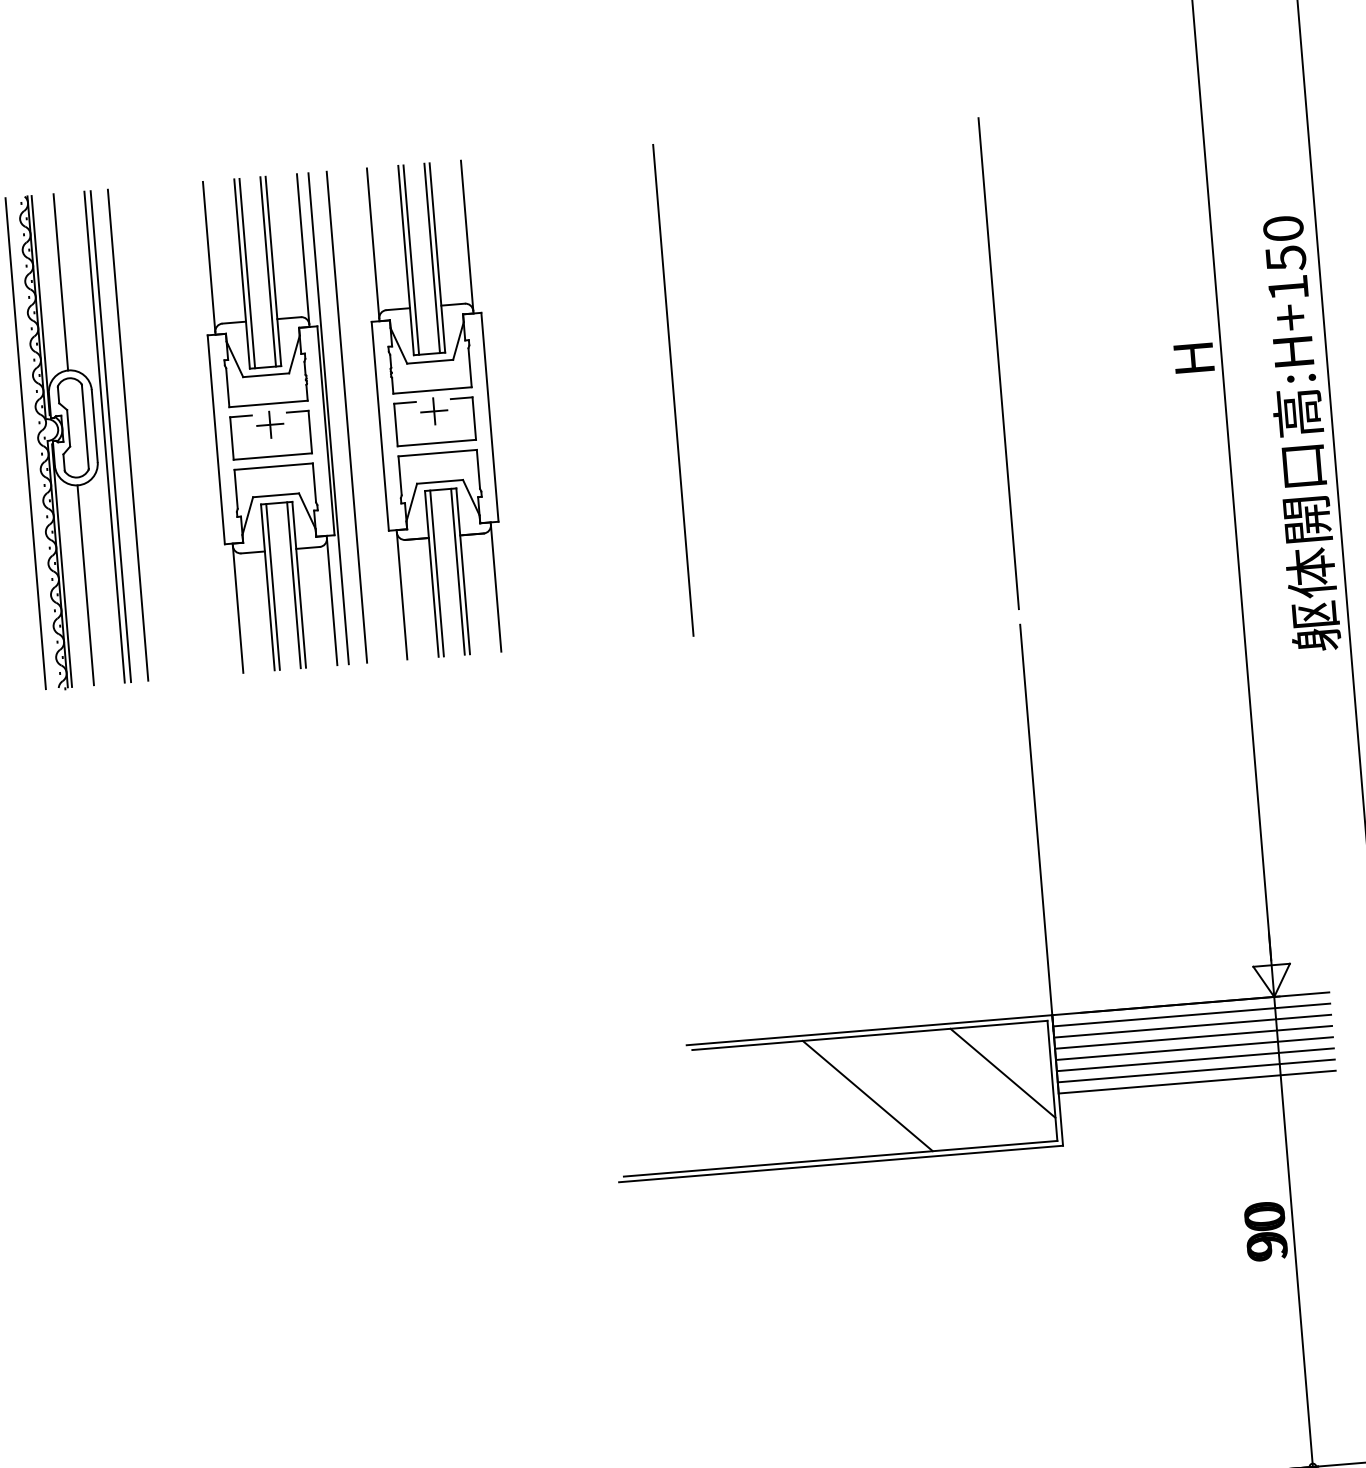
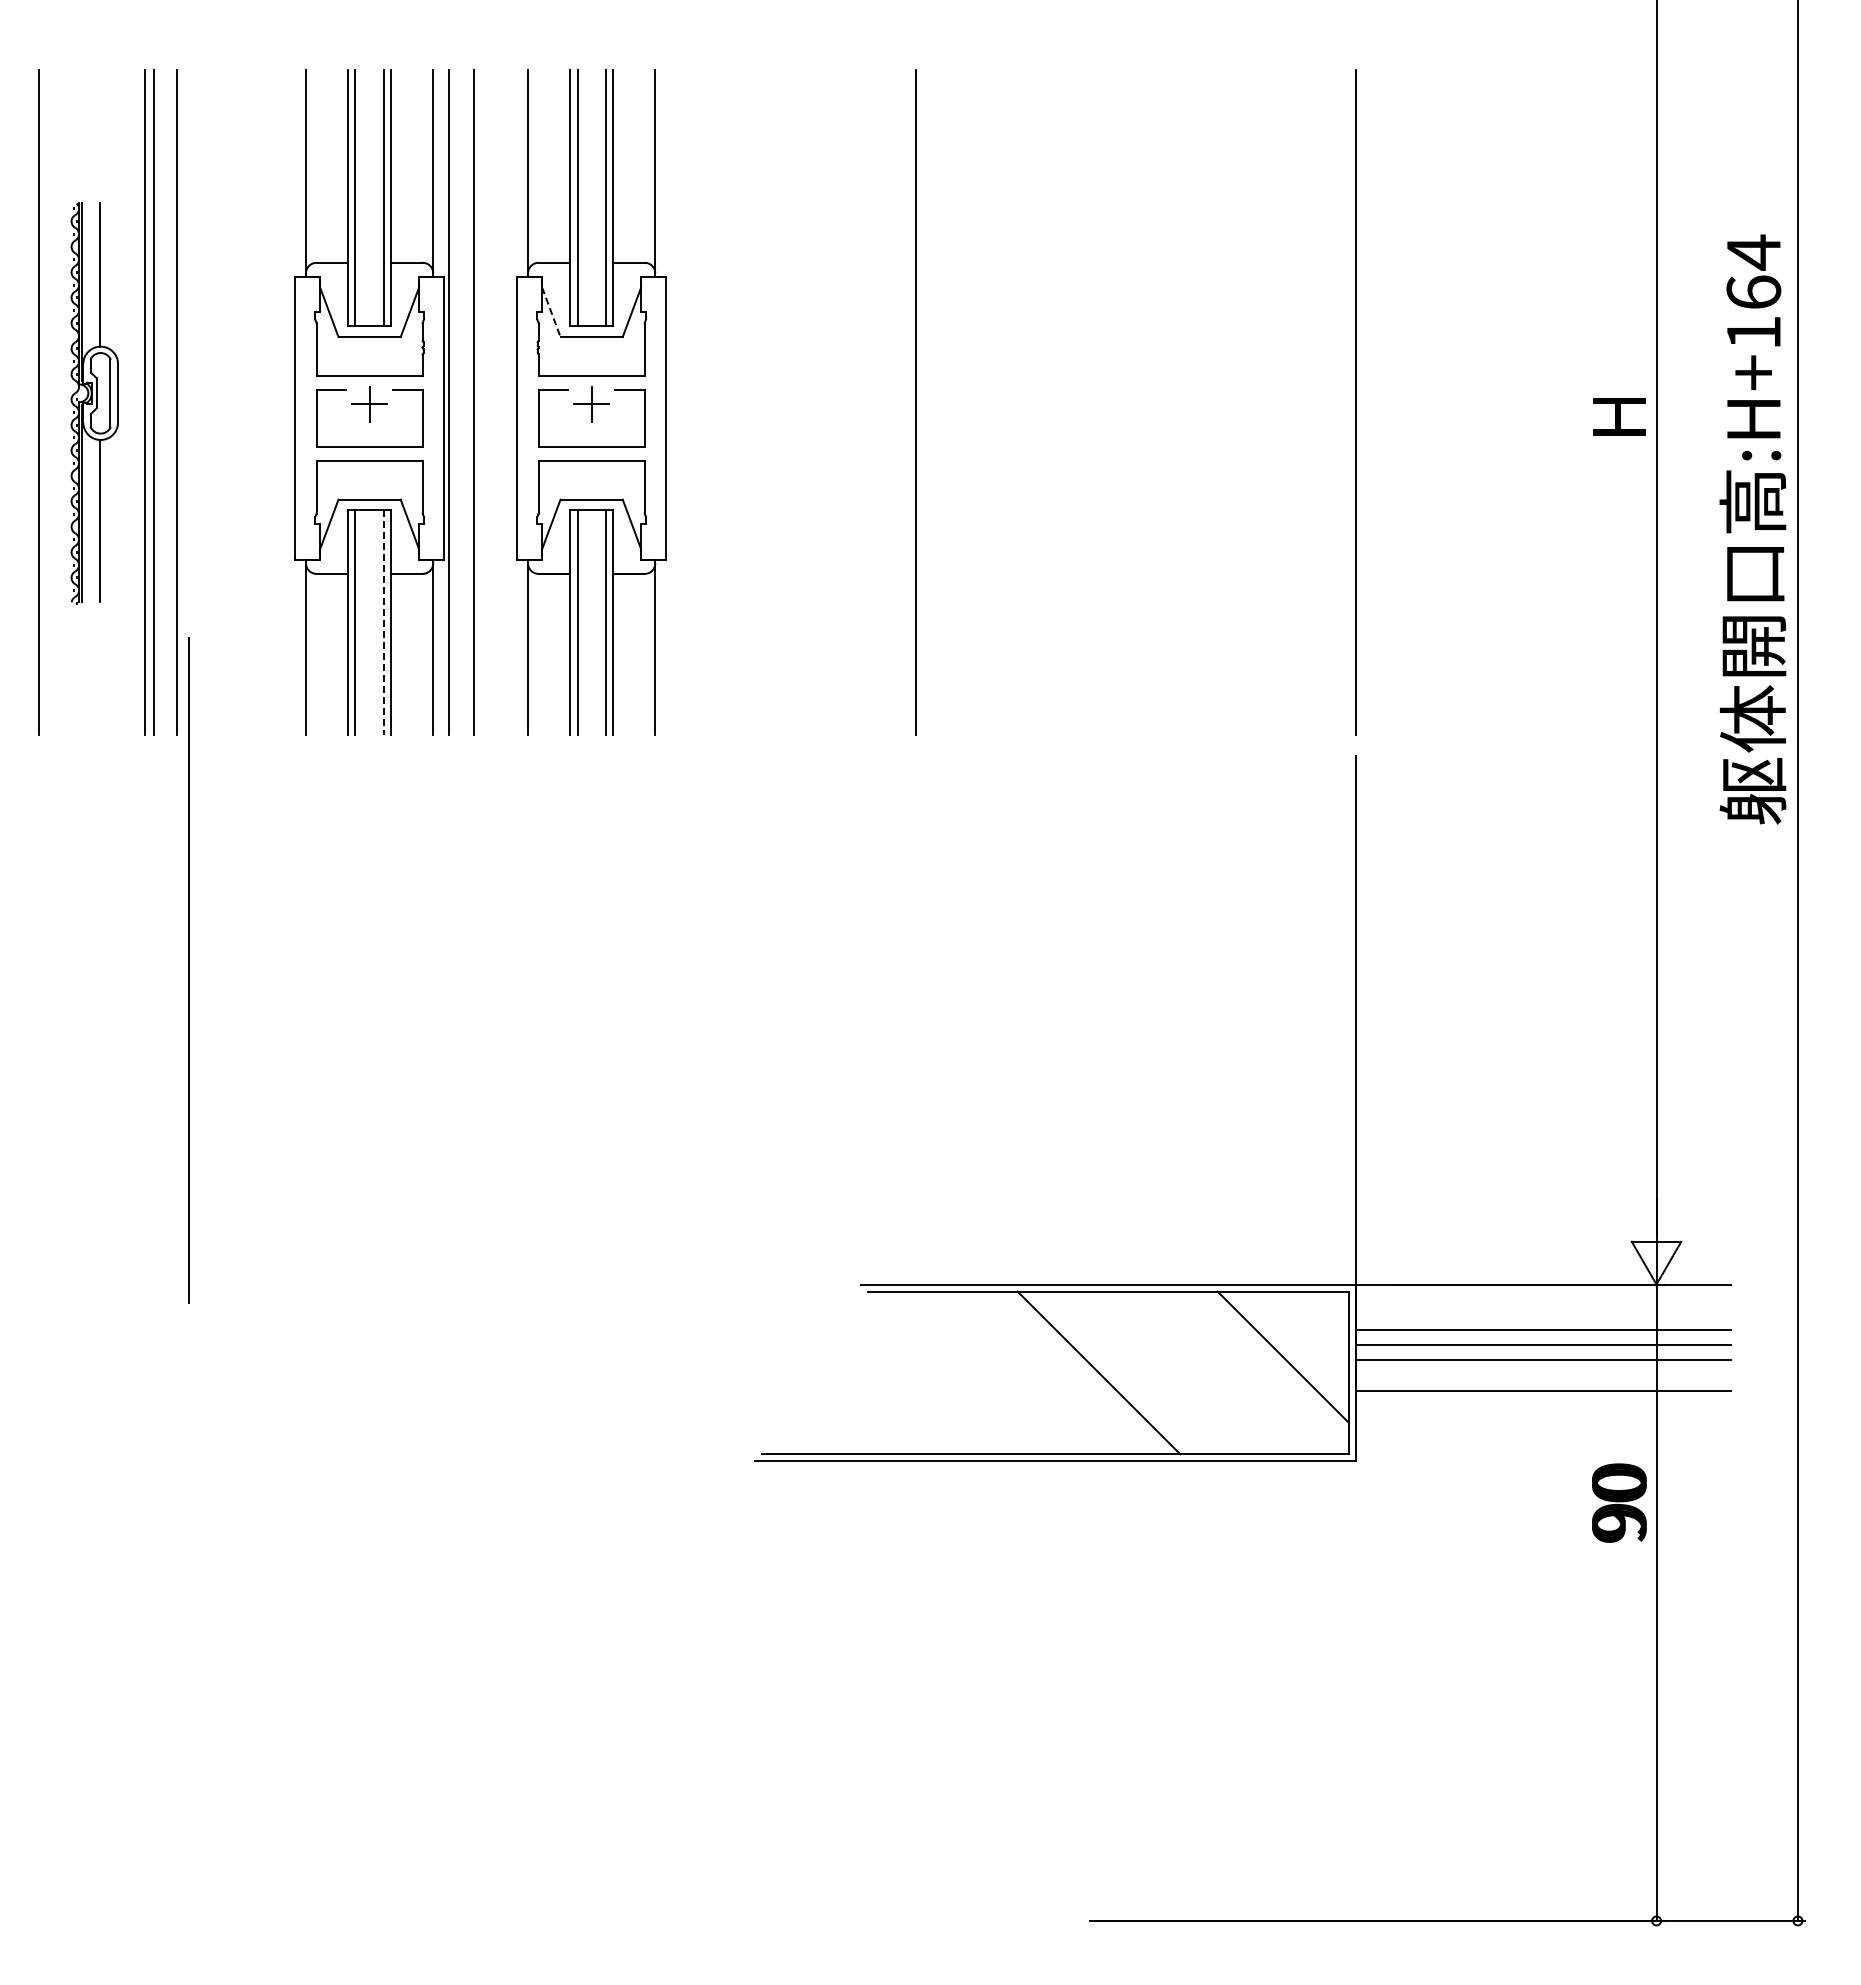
text: (1284, 243) -> (1753, 272), :H+150 -> :H+164
line: (399, 346) -> (551, 312), solid -> dashed
part: (67, 441) -> (94, 403), size x0.6
line: (293, 585) -> (383, 623), solid -> dashed
line: (170, 854) -> (188, 970), added
line: (1191, 1014) -> (1543, 1299), removed
line: (1192, 1025) -> (1543, 1314), removed
line: (1196, 1070) -> (1543, 1375), removed
text: (1265, 1231) -> (1619, 1502), moved

